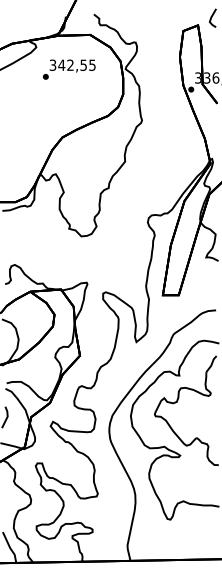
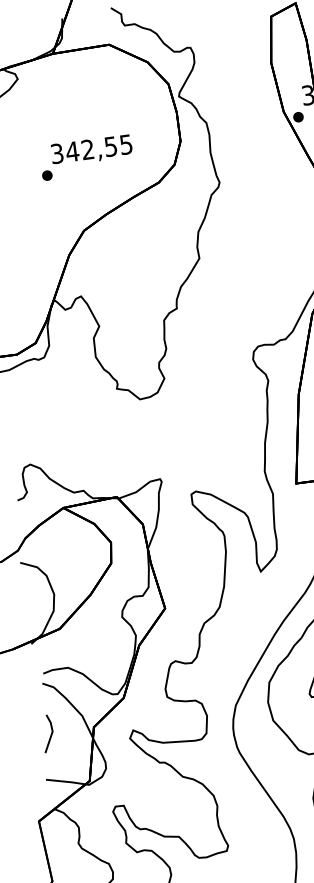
text: (69, 69) -> (87, 157), moved

